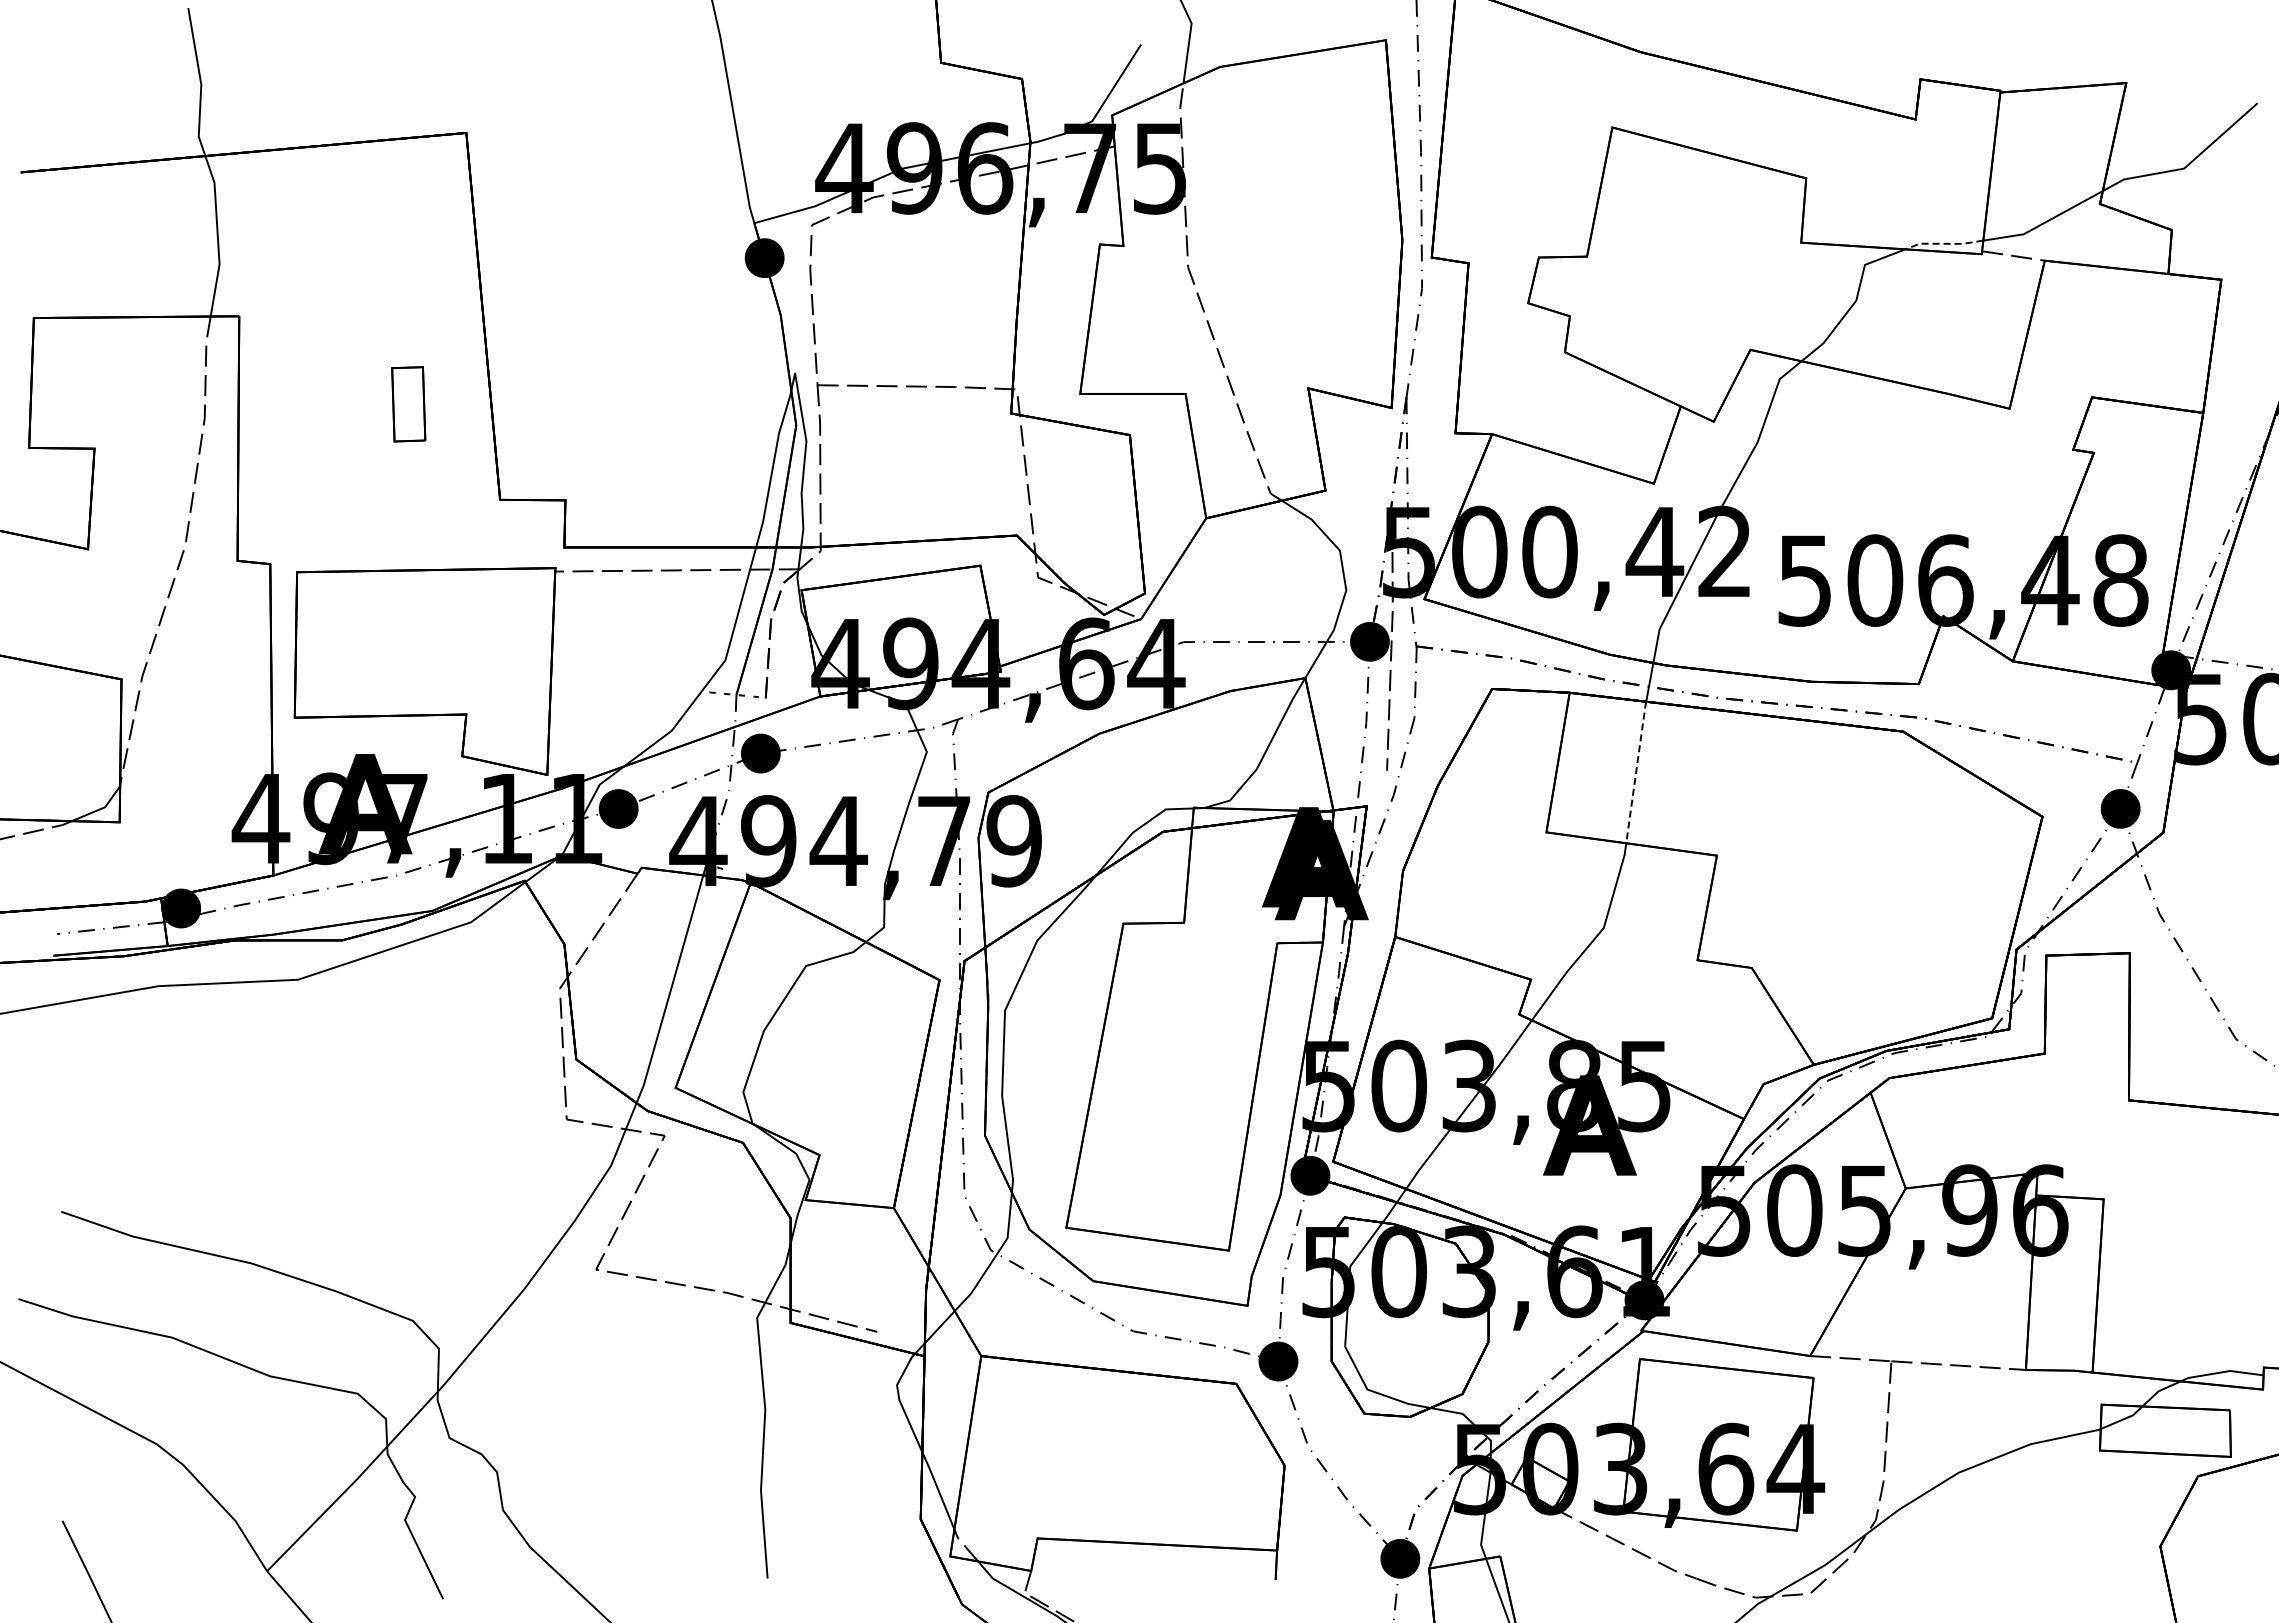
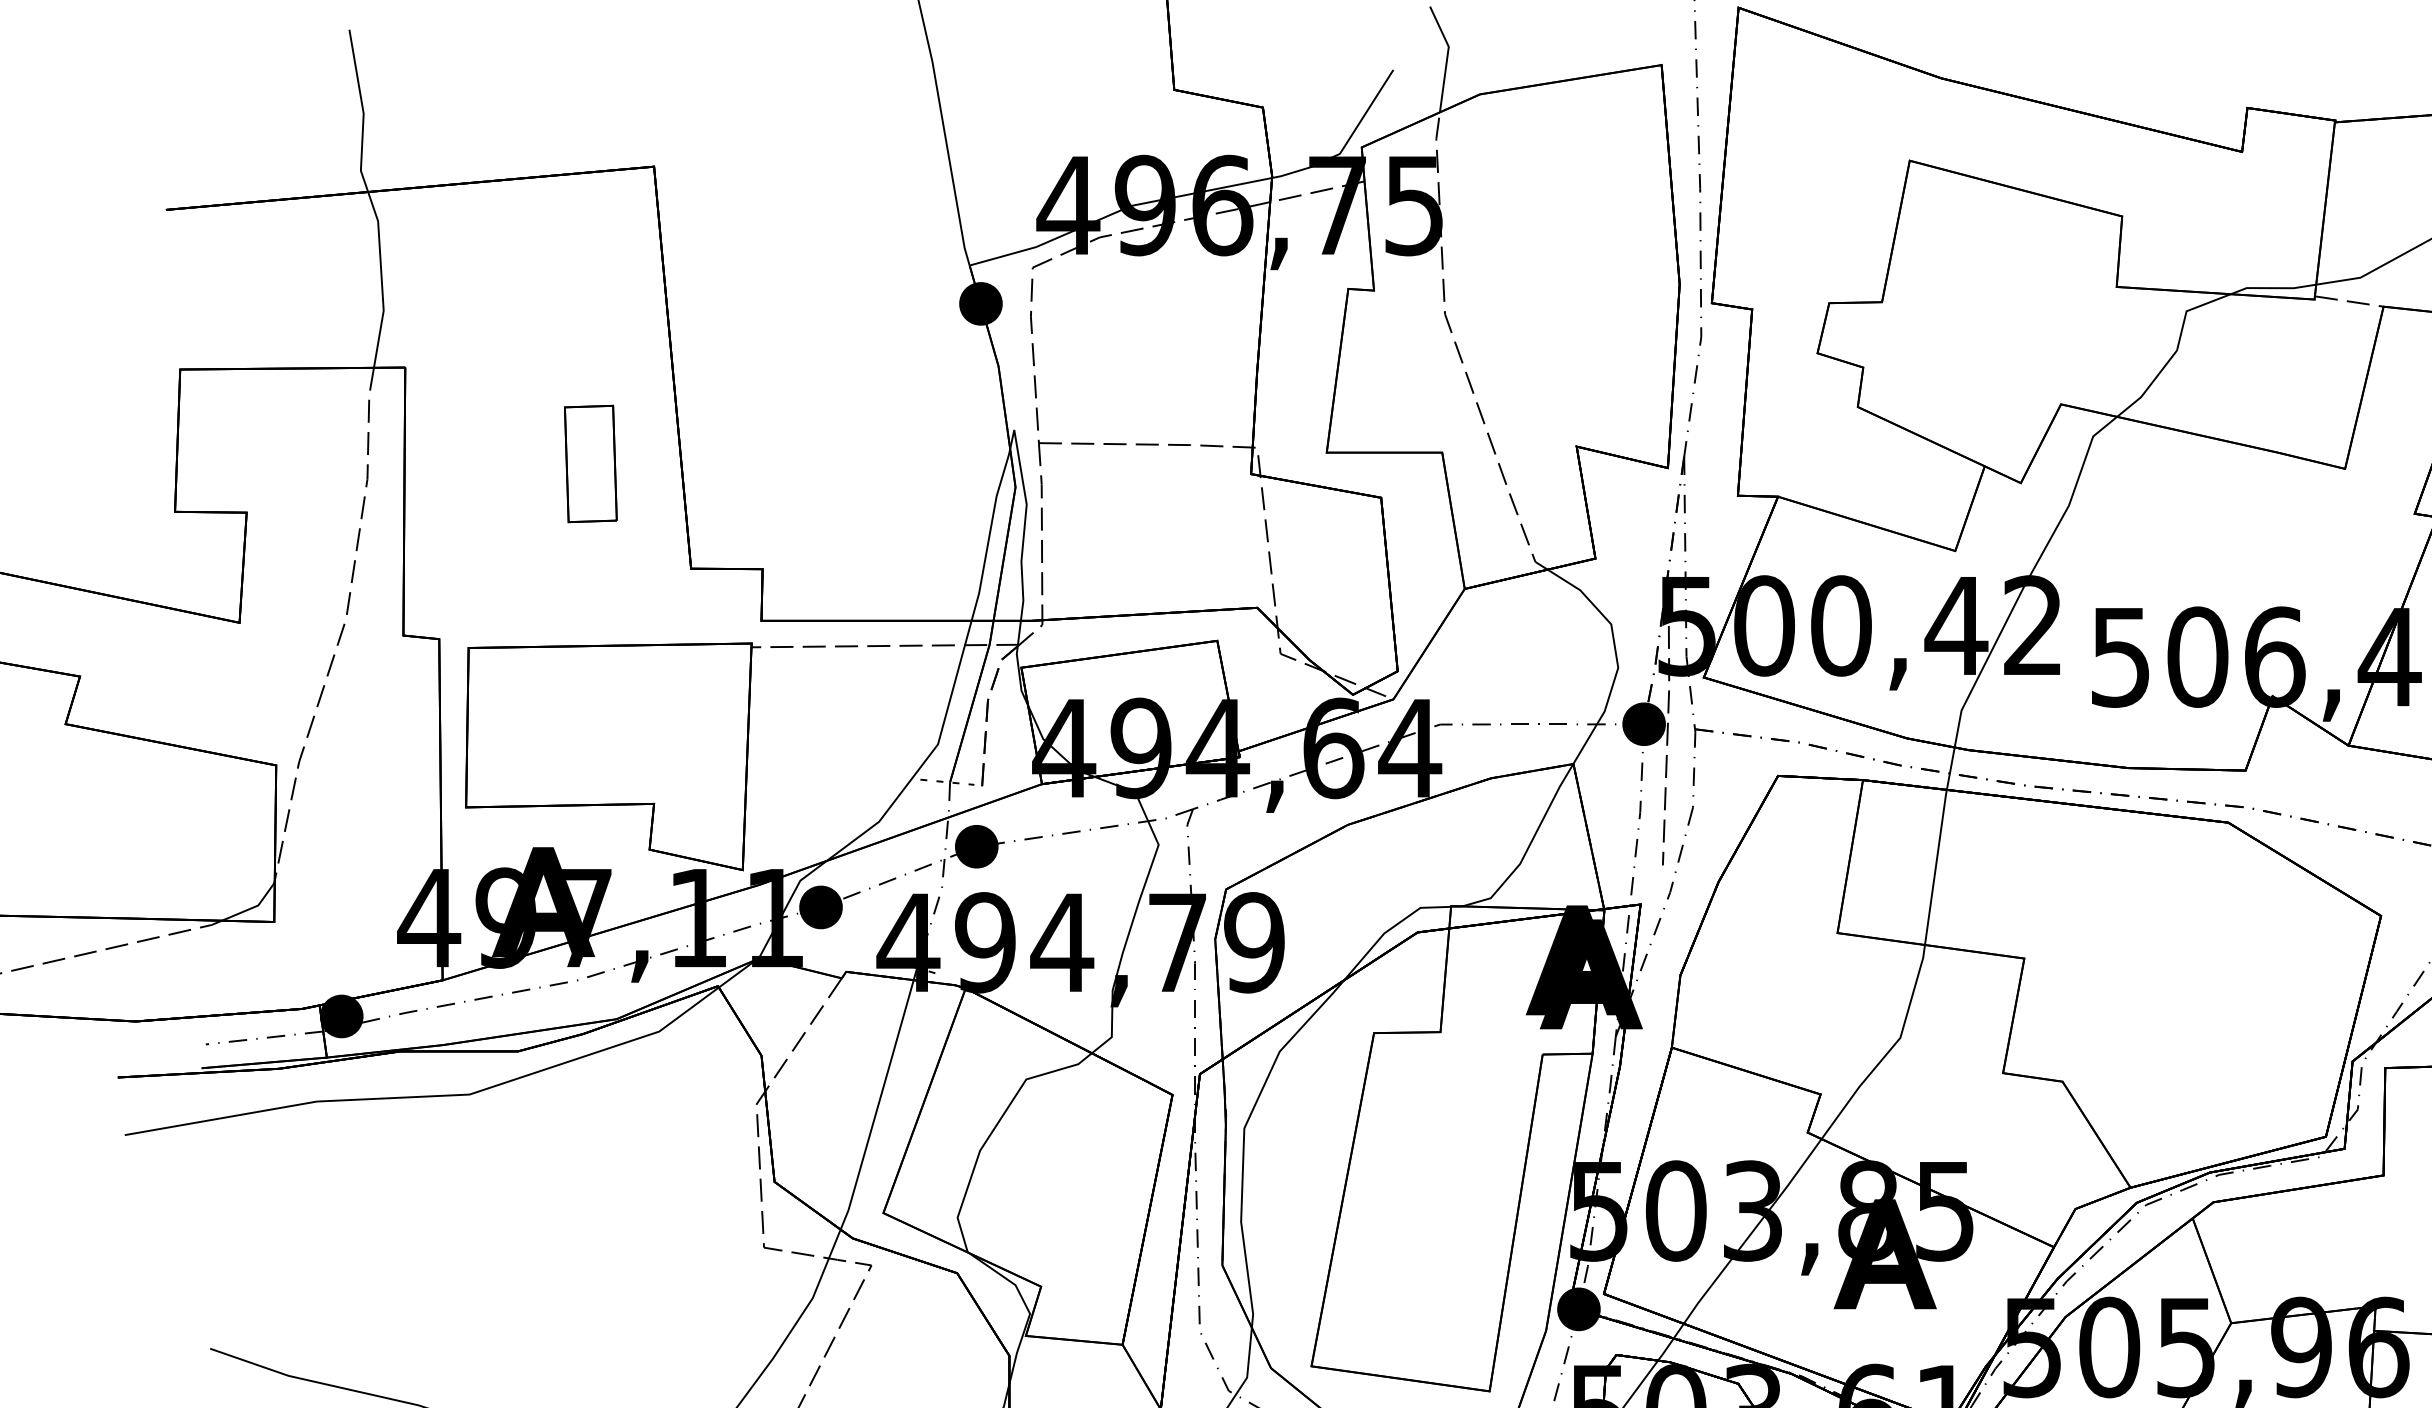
line: (1943, 243) -> (2272, 287), dashed -> solid
part: (408, 404) -> (590, 464), size x1.43
line: (1636, 772) -> (1936, 867), dashed -> solid

